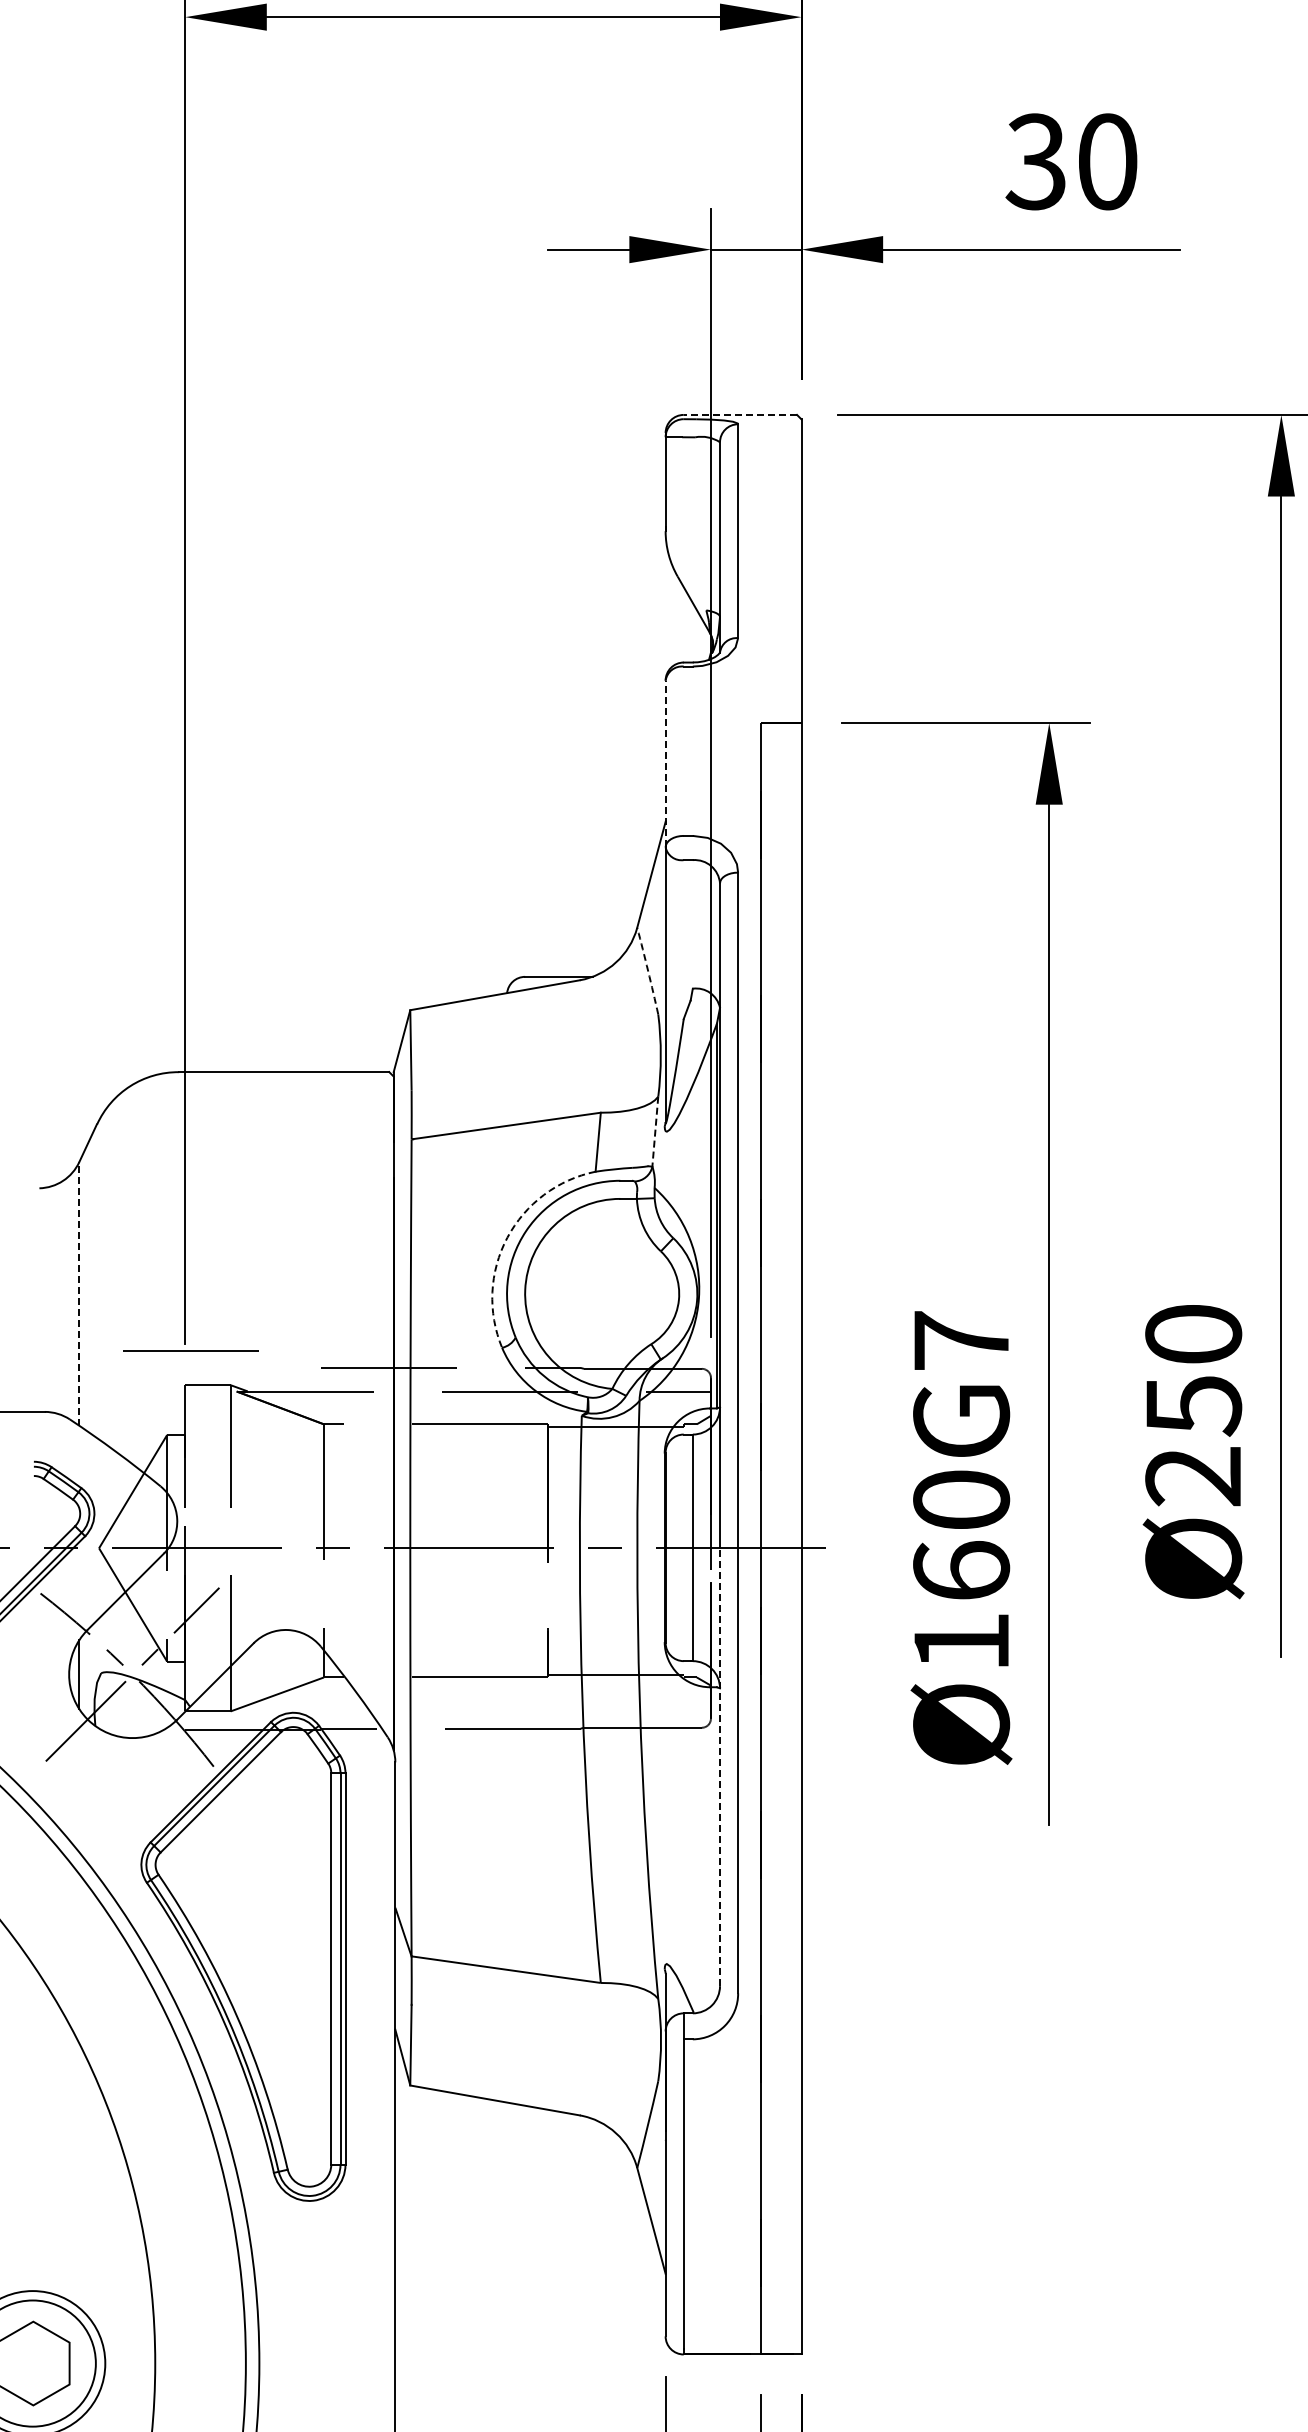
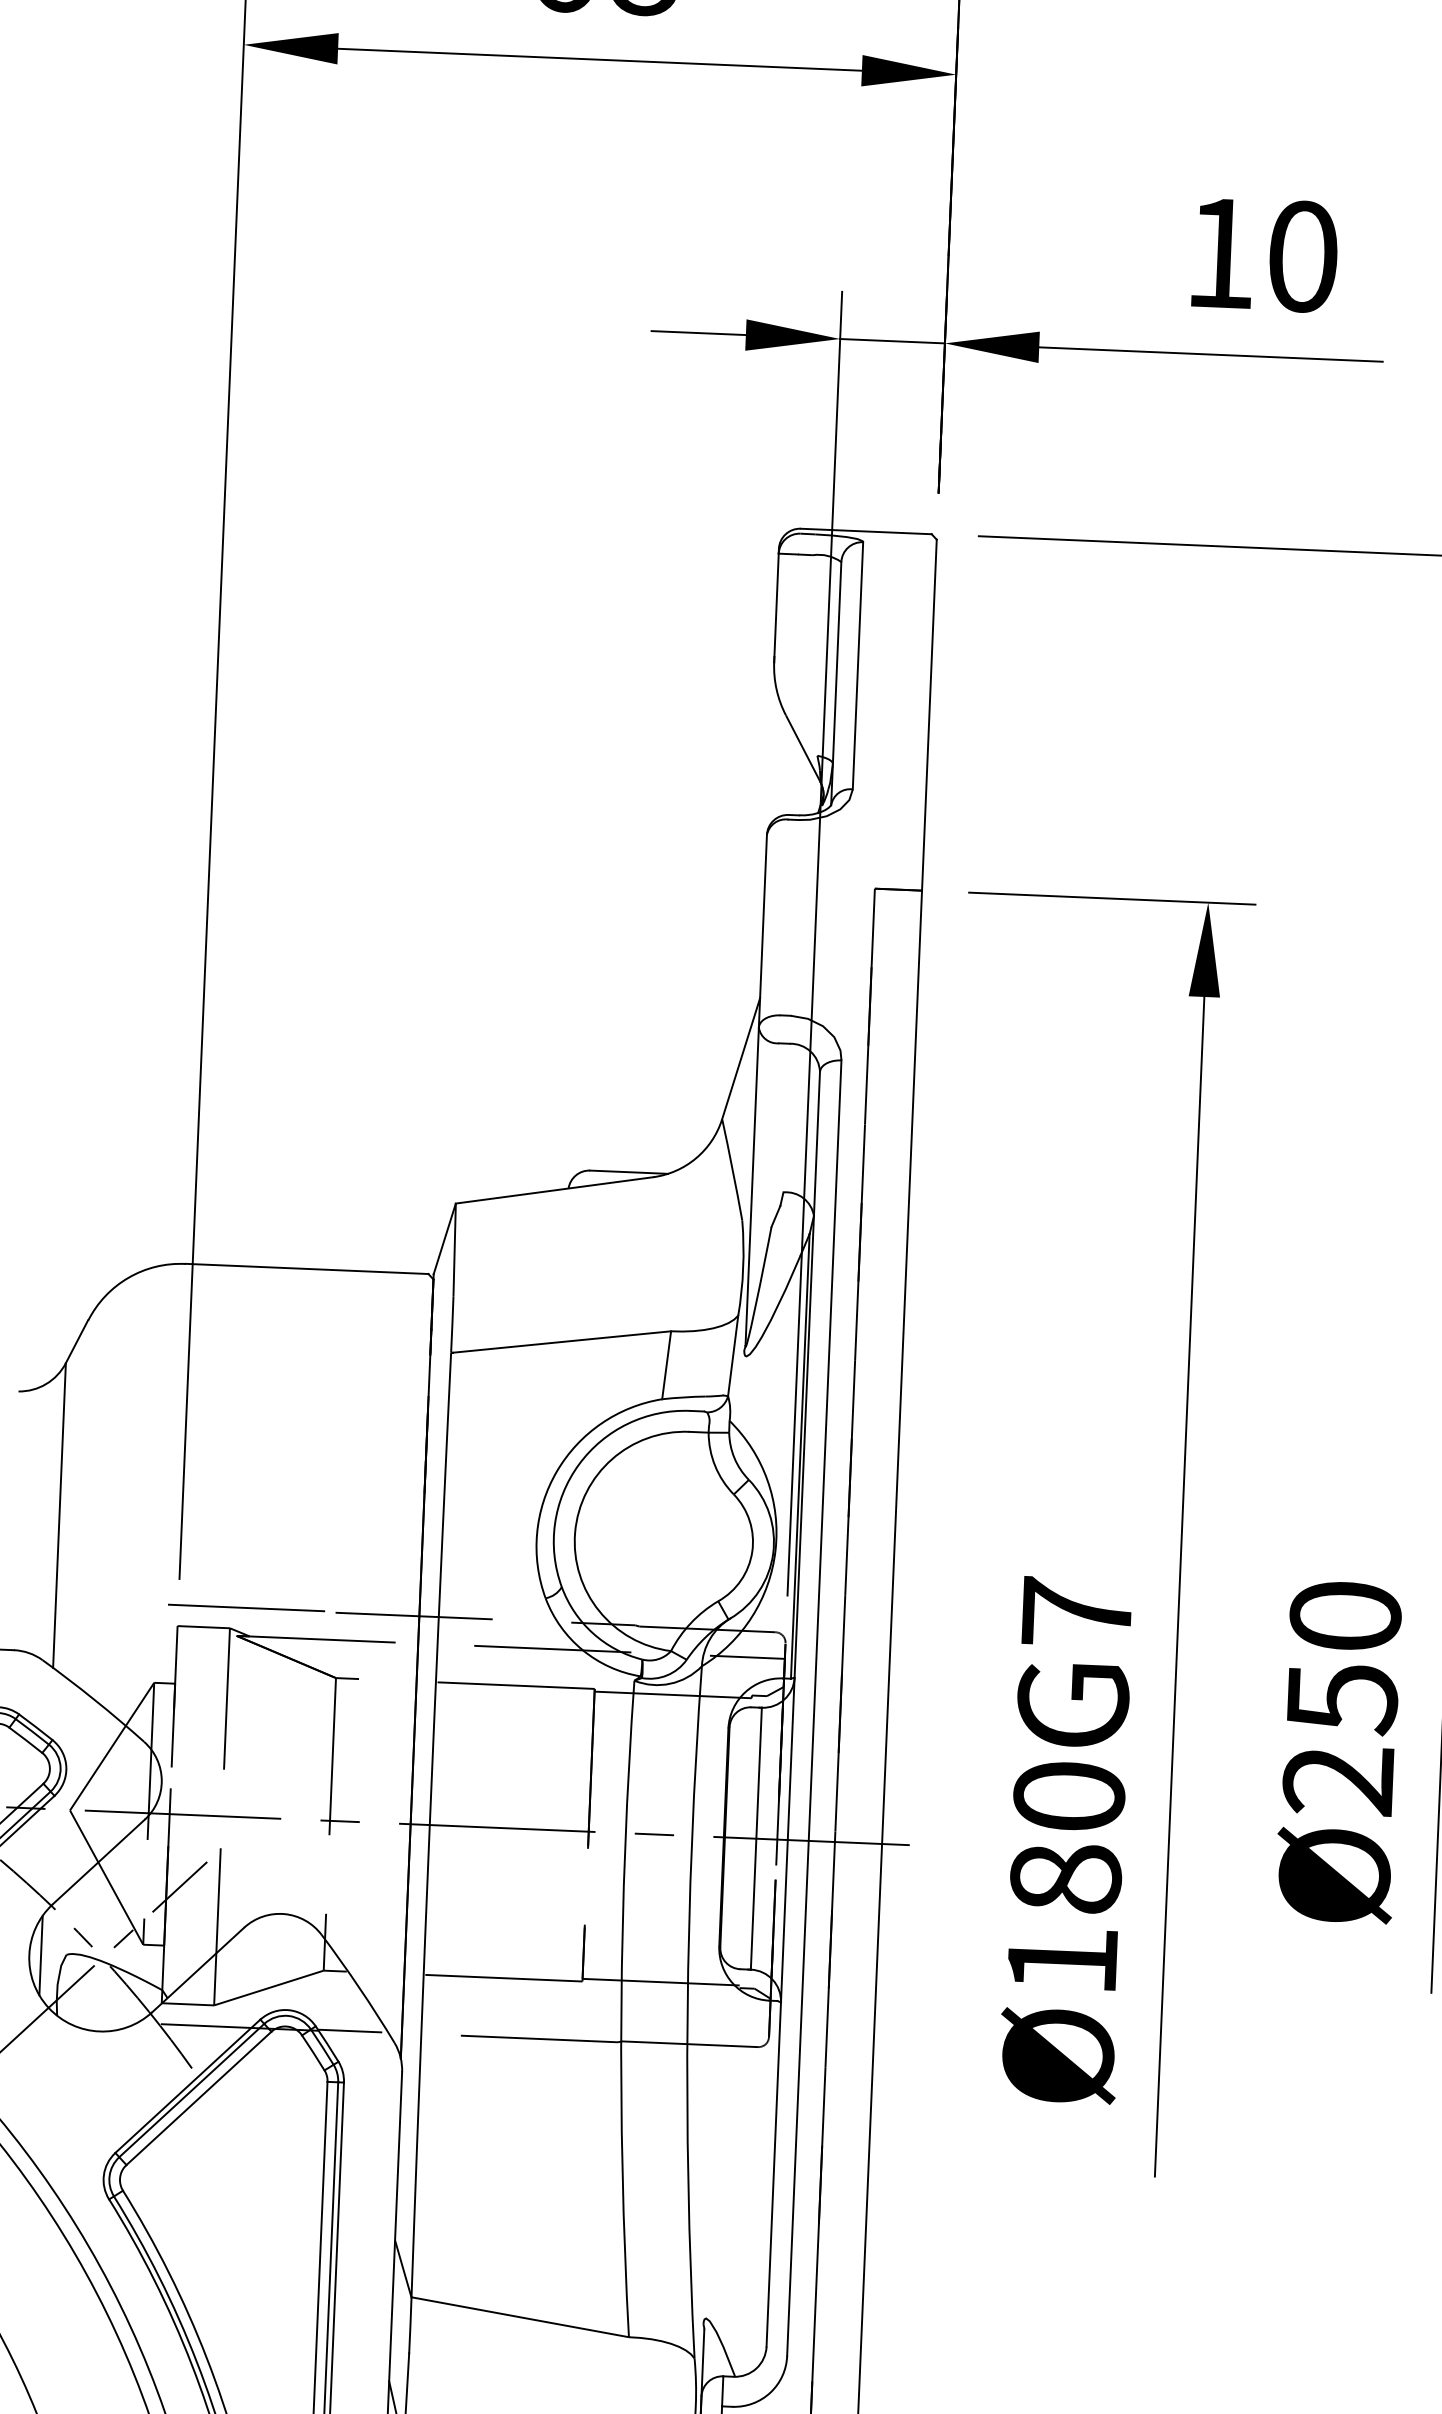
text: (1035, 161) -> (1219, 252), 30 -> 10
line: (740, 414) -> (866, 530), dashed -> solid
line: (665, 763) -> (762, 930), dashed -> solid
arc: (648, 971) -> (733, 1170), dashed -> solid
line: (655, 1132) -> (733, 1356), dashed -> solid
arc: (507, 1237) -> (557, 1471), dashed -> solid
line: (79, 1293) -> (59, 1514), dashed -> solid
line: (190, 1350) -> (245, 1607), moved
text: (961, 1570) -> (1065, 1877), Ø160G7 -> Ø180G7
line: (720, 1766) -> (777, 2092), dashed -> solid

